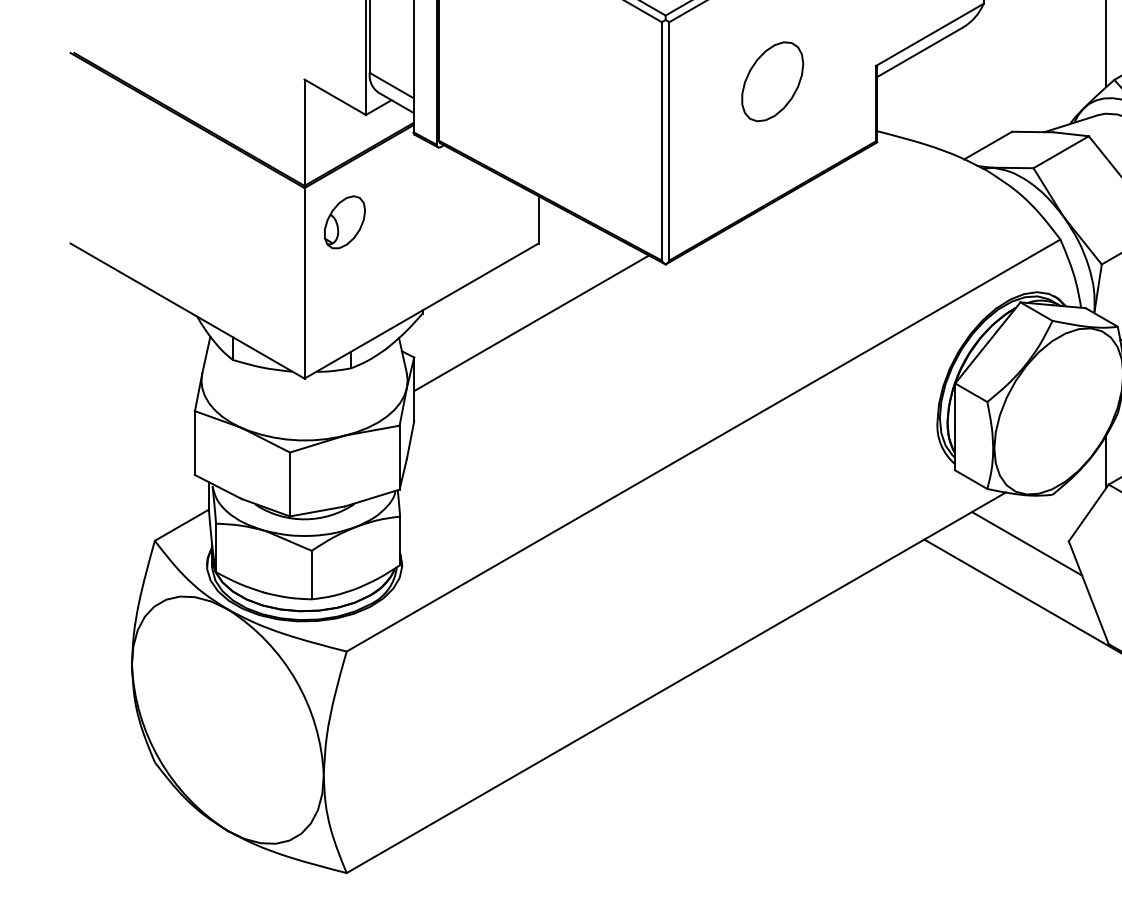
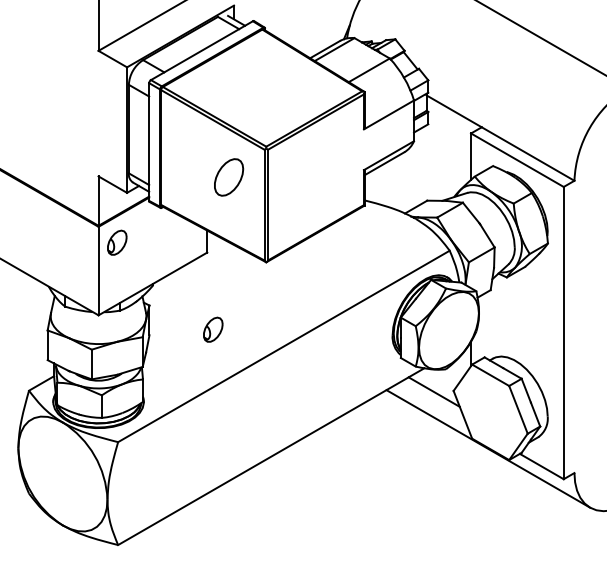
part: (773, 81) -> (229, 177), moved
line: (530, 322) -> (203, 289), removed
part: (551, 409) -> (213, 329), added

